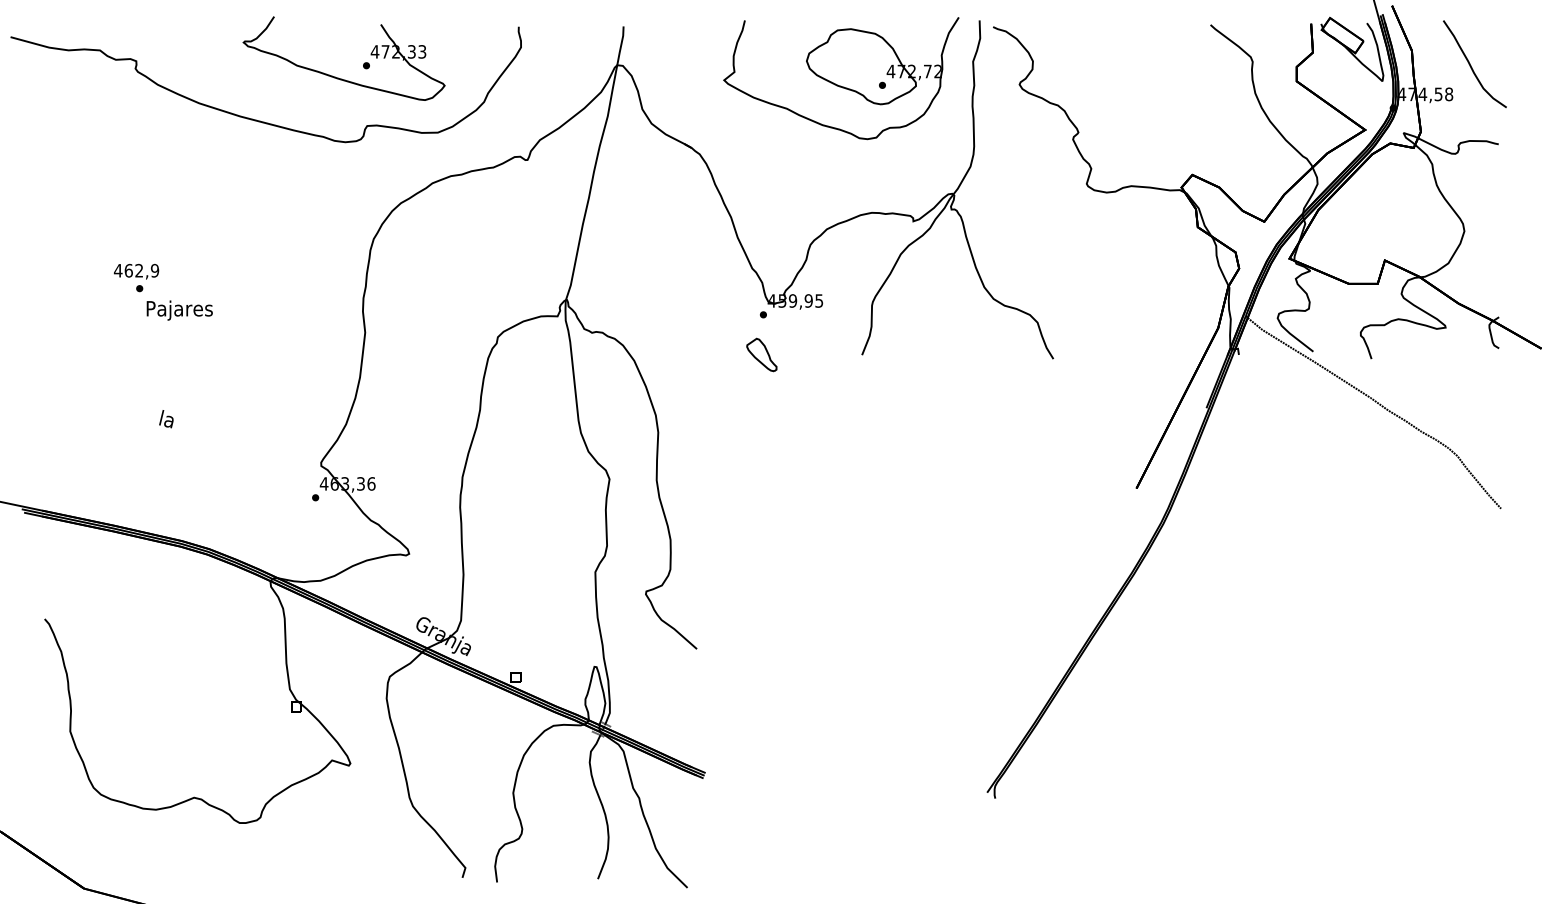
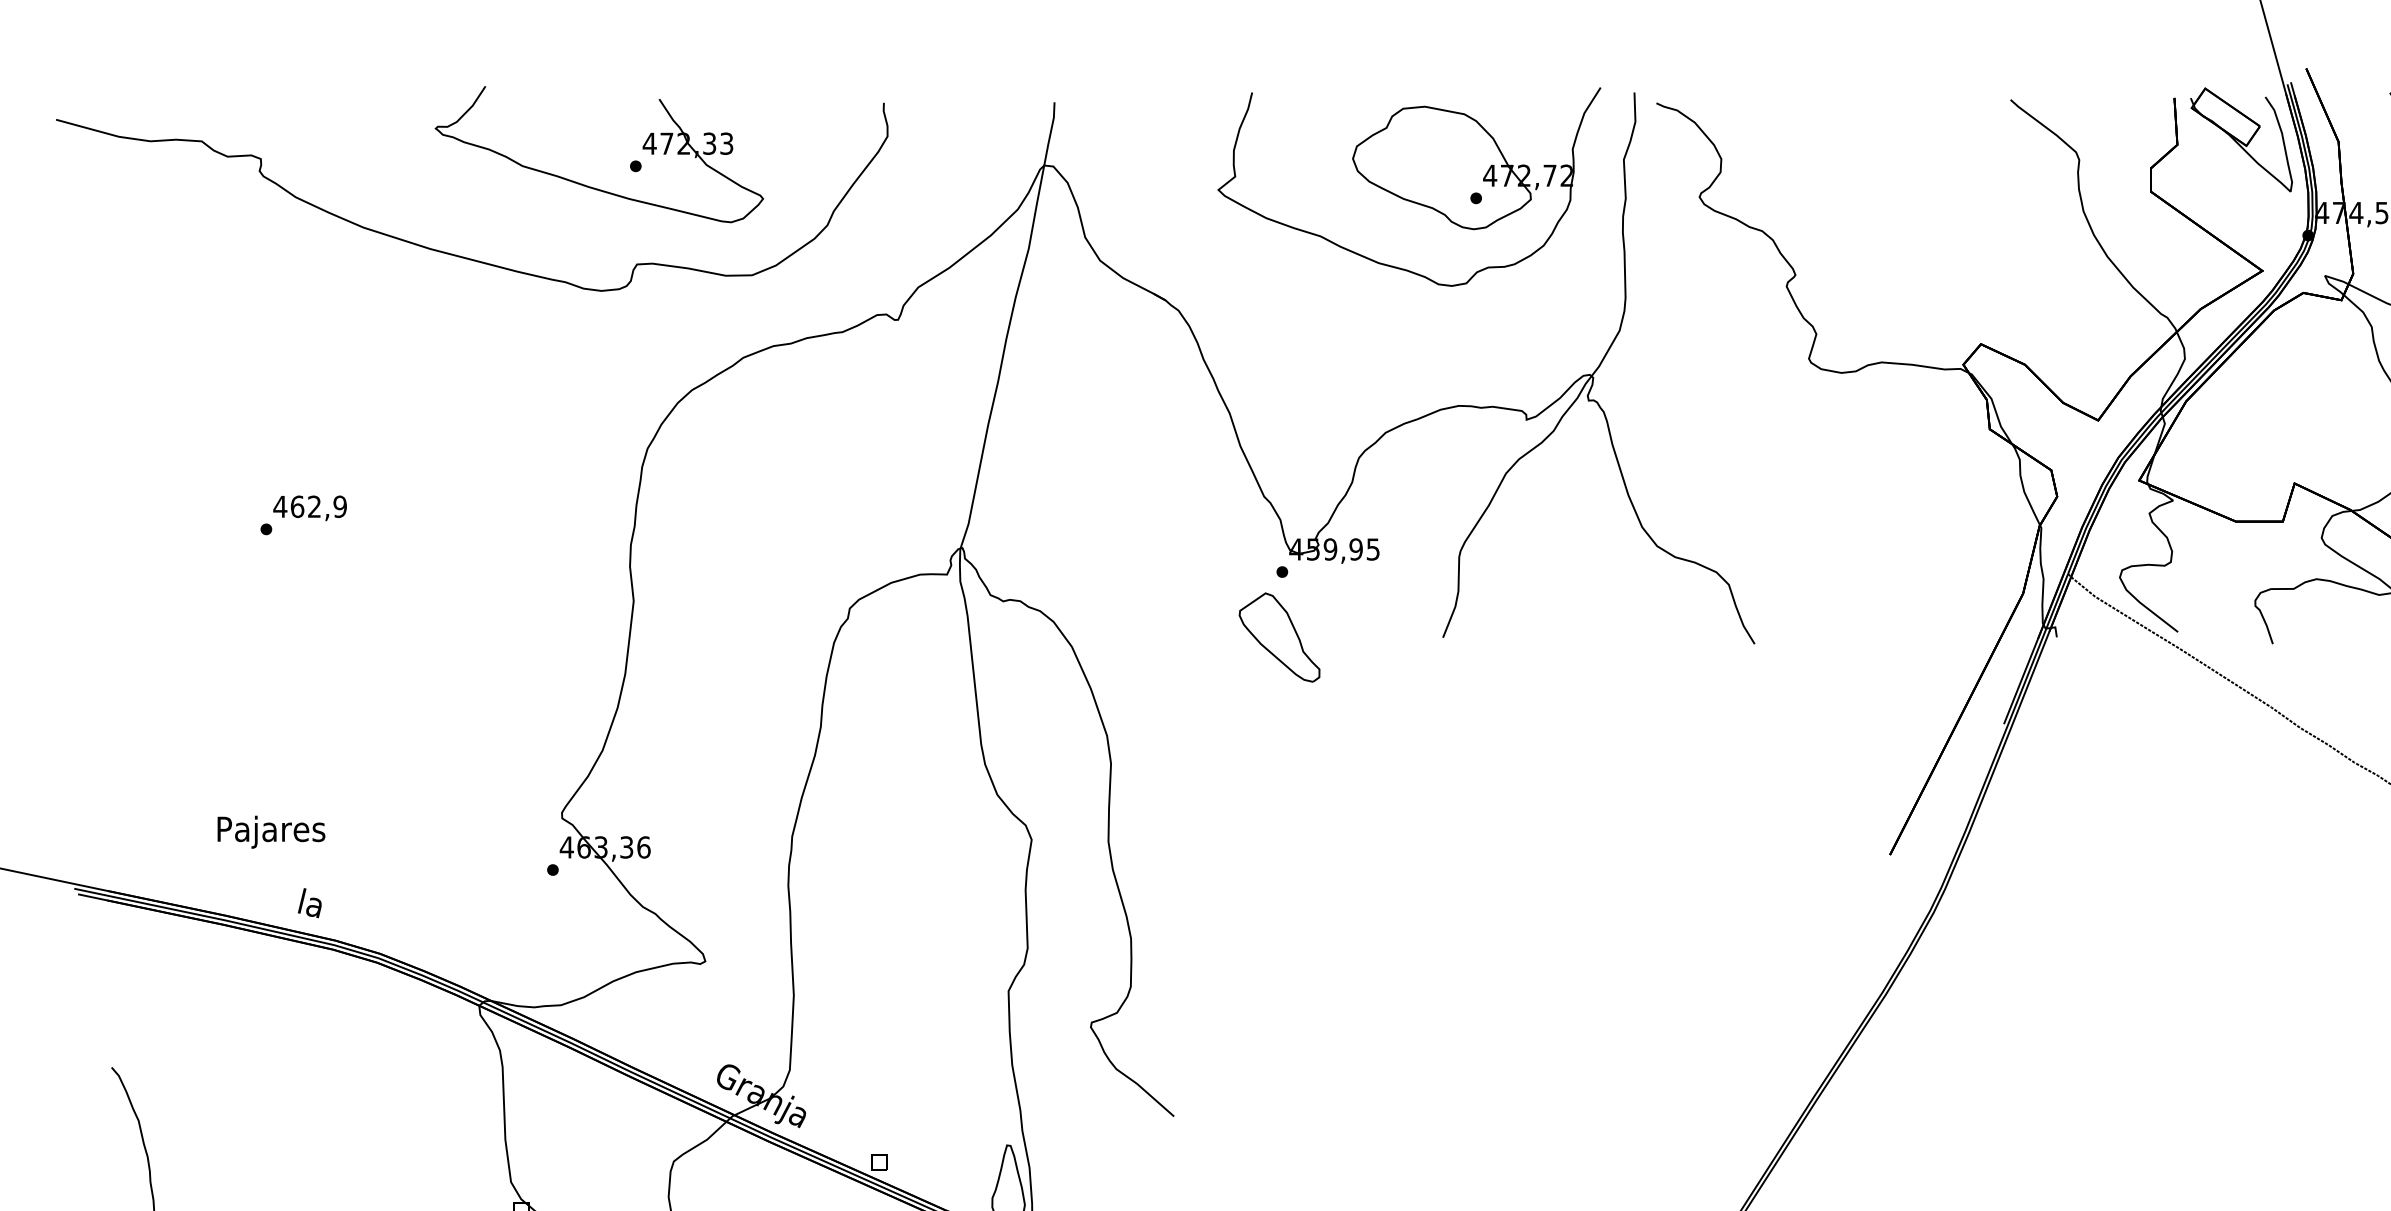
text: (136, 271) -> (310, 507), moved
text: (179, 310) -> (270, 832), moved
part: (761, 354) -> (1279, 636), size x1.67
text: (166, 419) -> (310, 903), moved

